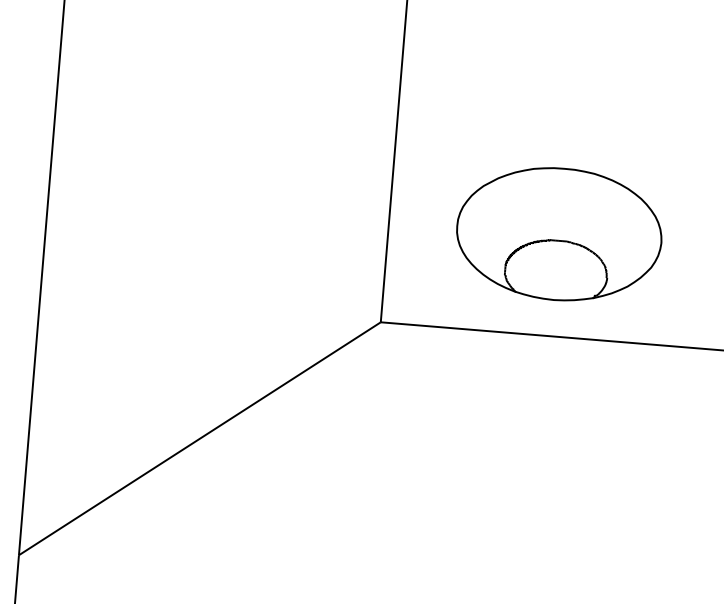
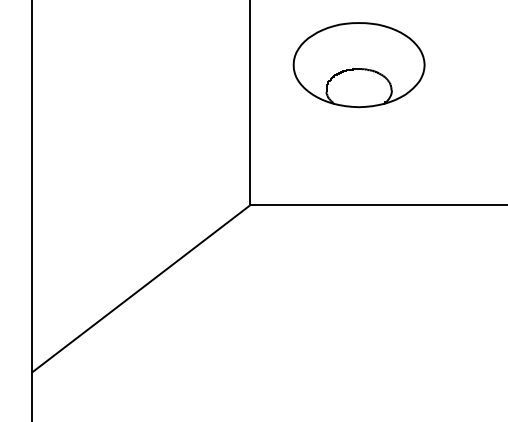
part: (558, 234) -> (358, 65), moved

